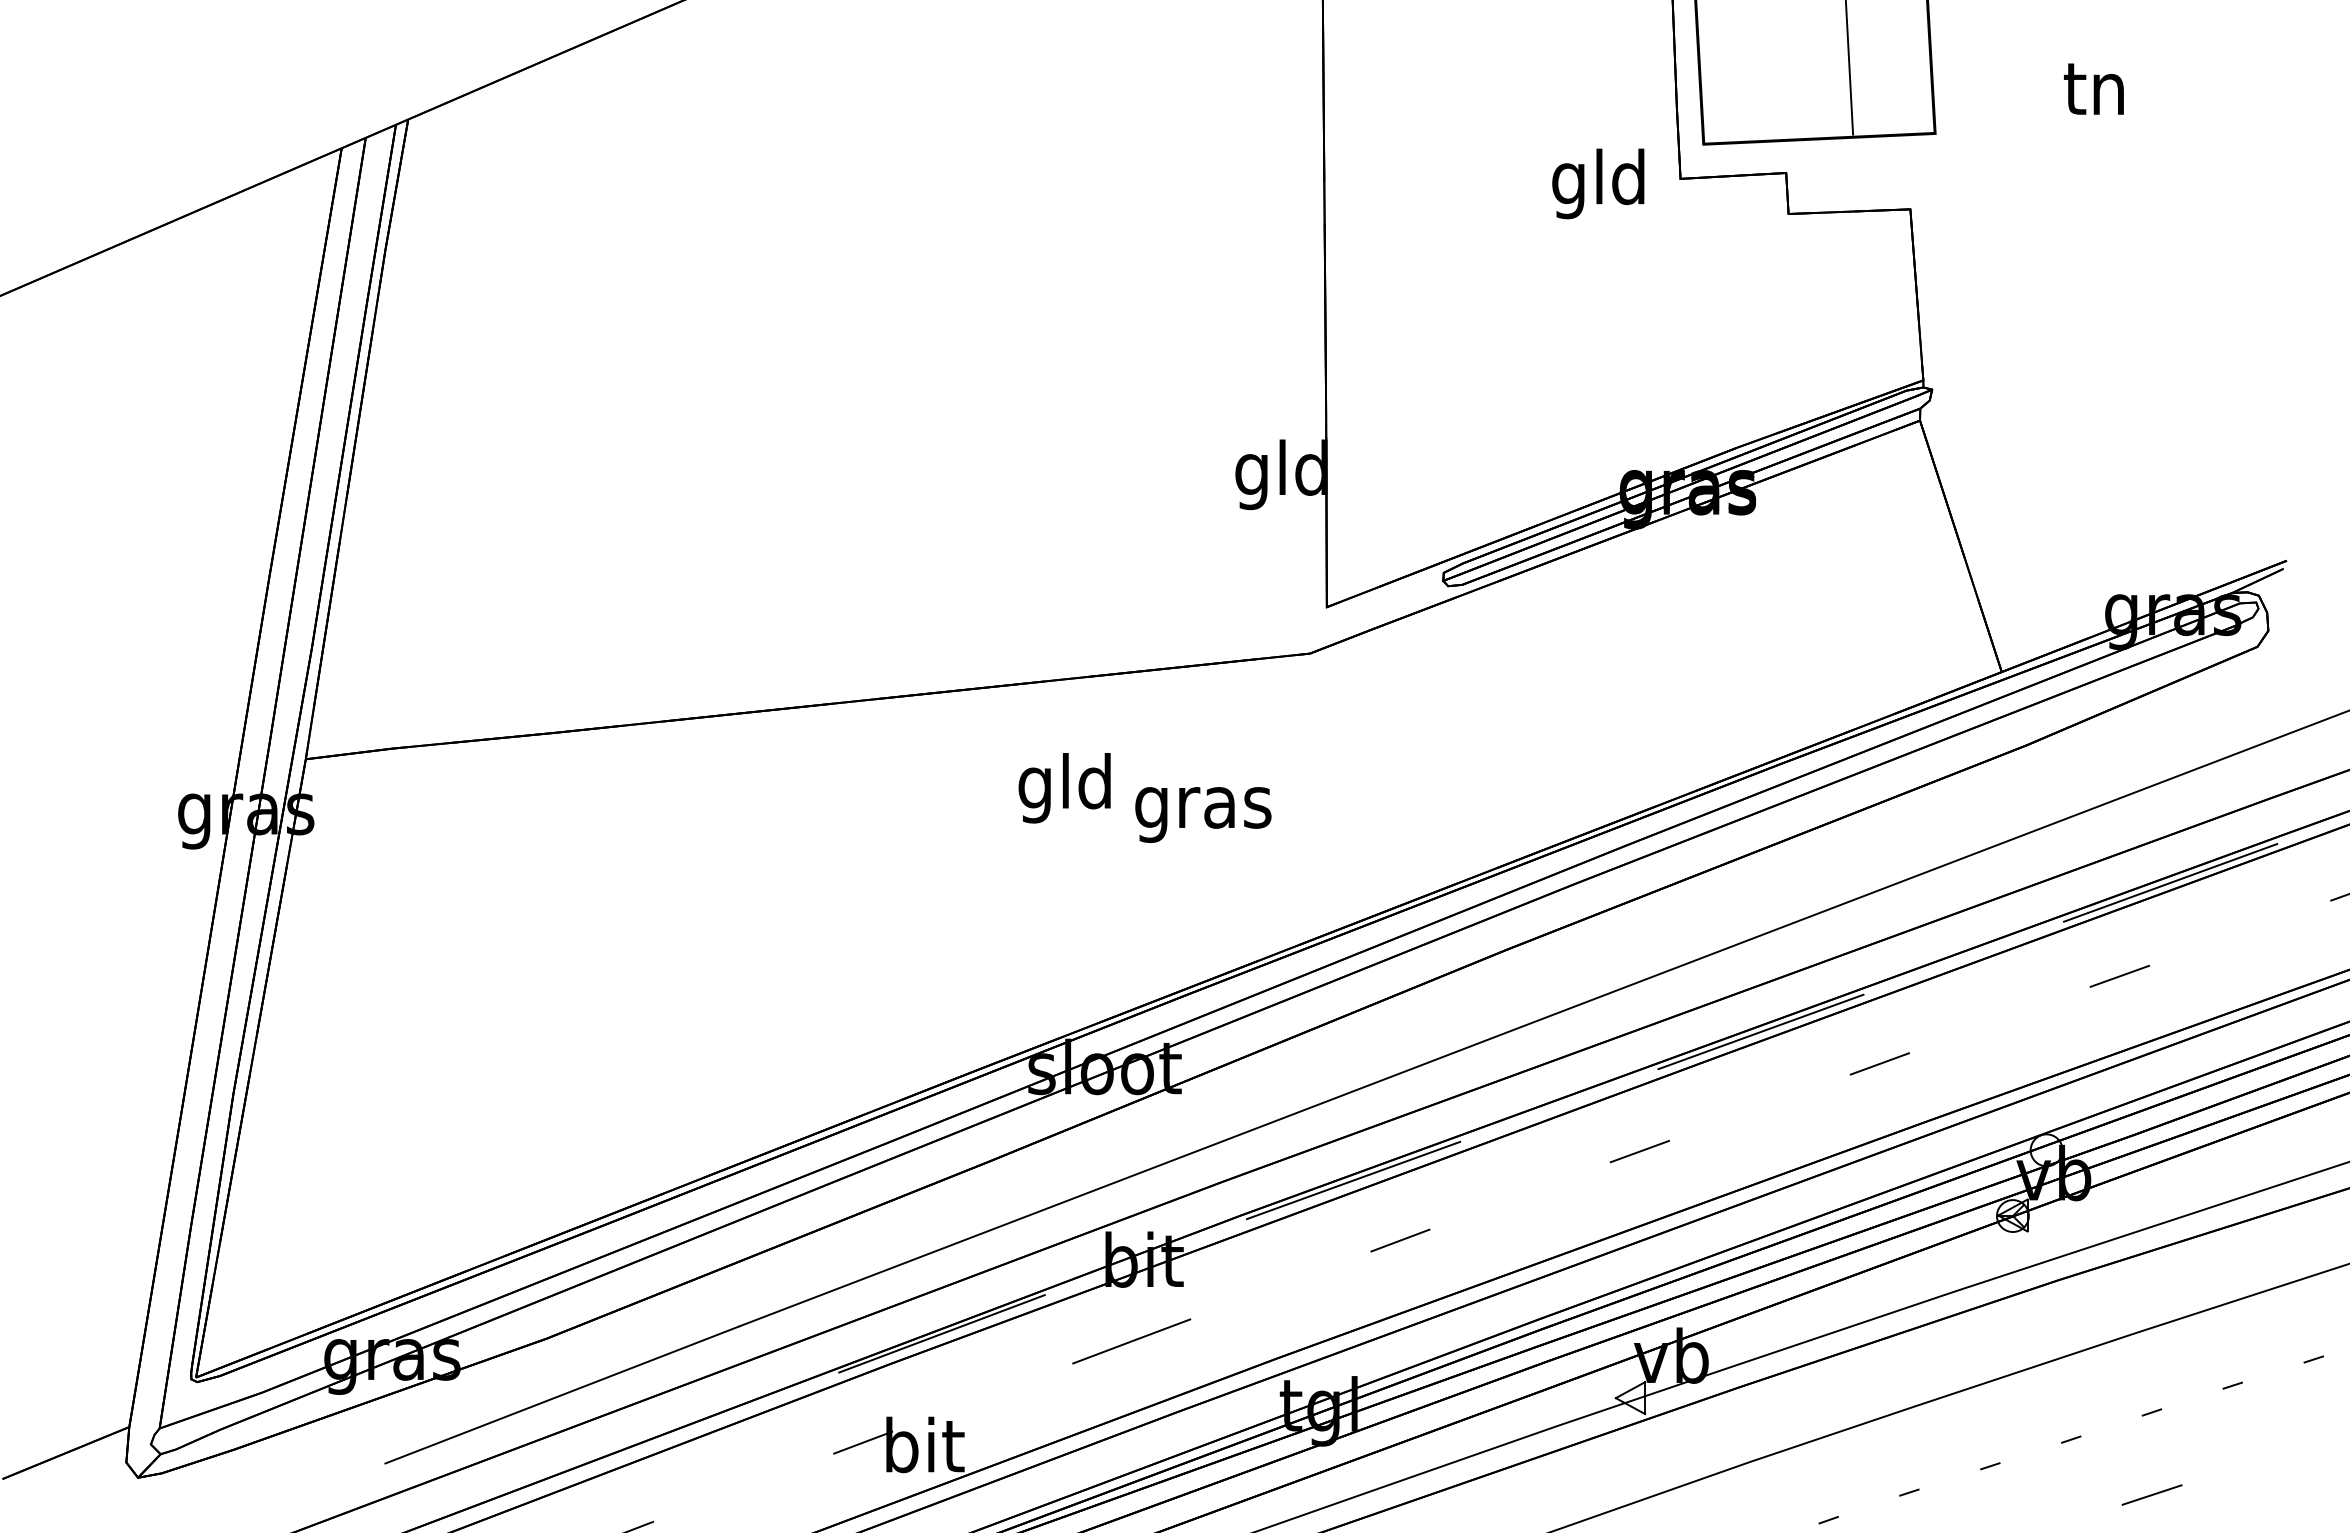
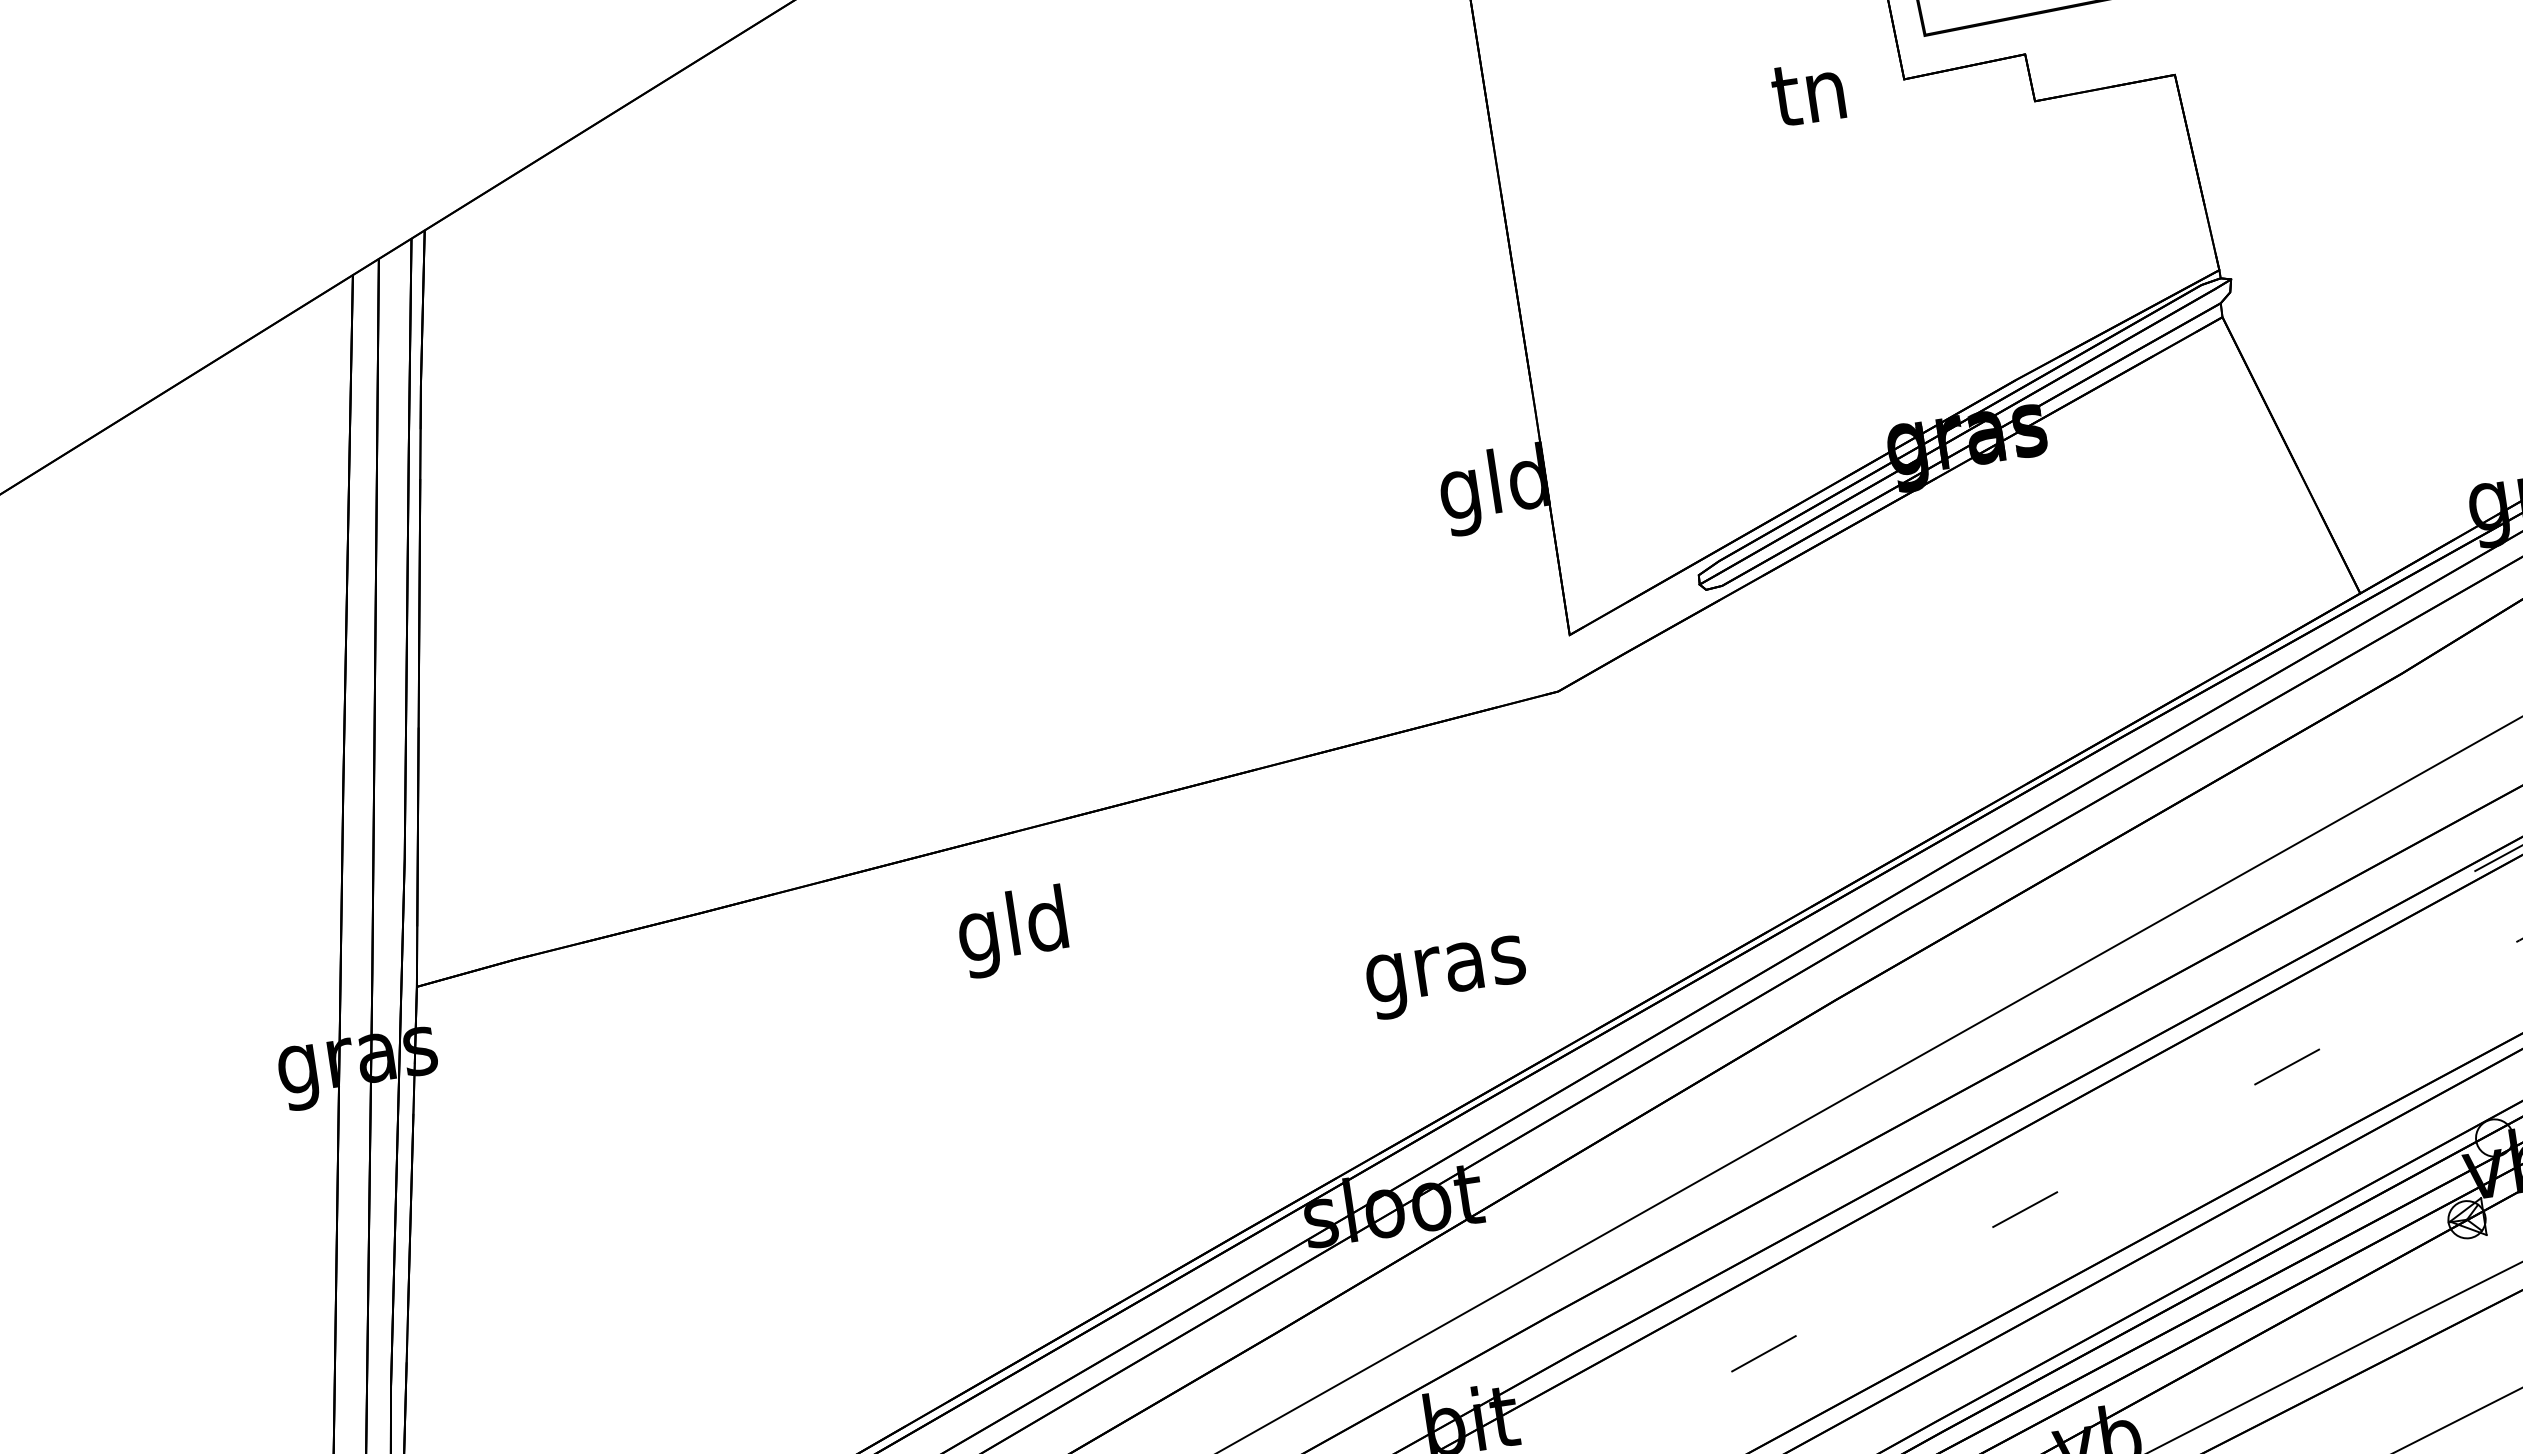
text: (1598, 183) -> (1810, 98), gld -> tn
text: (1064, 788) -> (1012, 932), moved
text: (1203, 814) -> (1446, 977), moved
line: (1760, 1031) -> (2143, 1050), removed
line: (1353, 1180) -> (1699, 1292), removed

